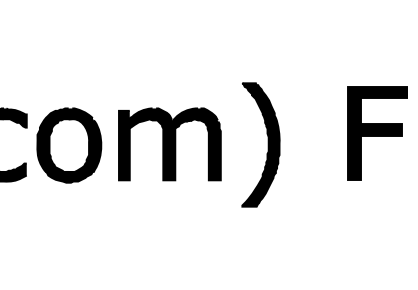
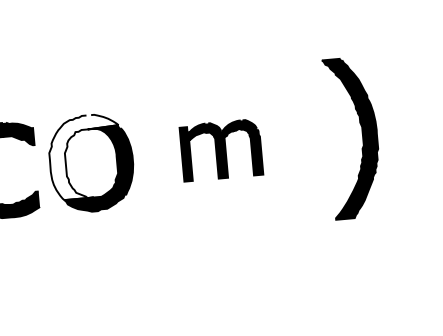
fill: (64, 139) -> (84, 156), removed
part: (169, 144) -> (220, 150), size x0.6
part: (267, 144) -> (361, 136), moved

